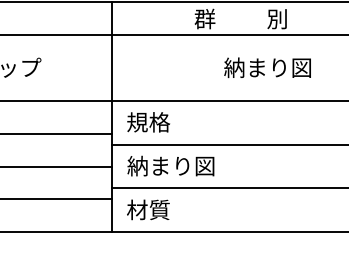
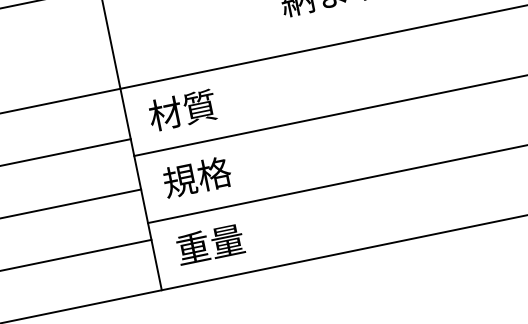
text: (148, 122) -> (182, 110), 規格 -> 材質
text: (170, 165) -> (229, 169), 納まり図 -> 規格
text: (148, 209) -> (210, 244), 材質 -> 重量

